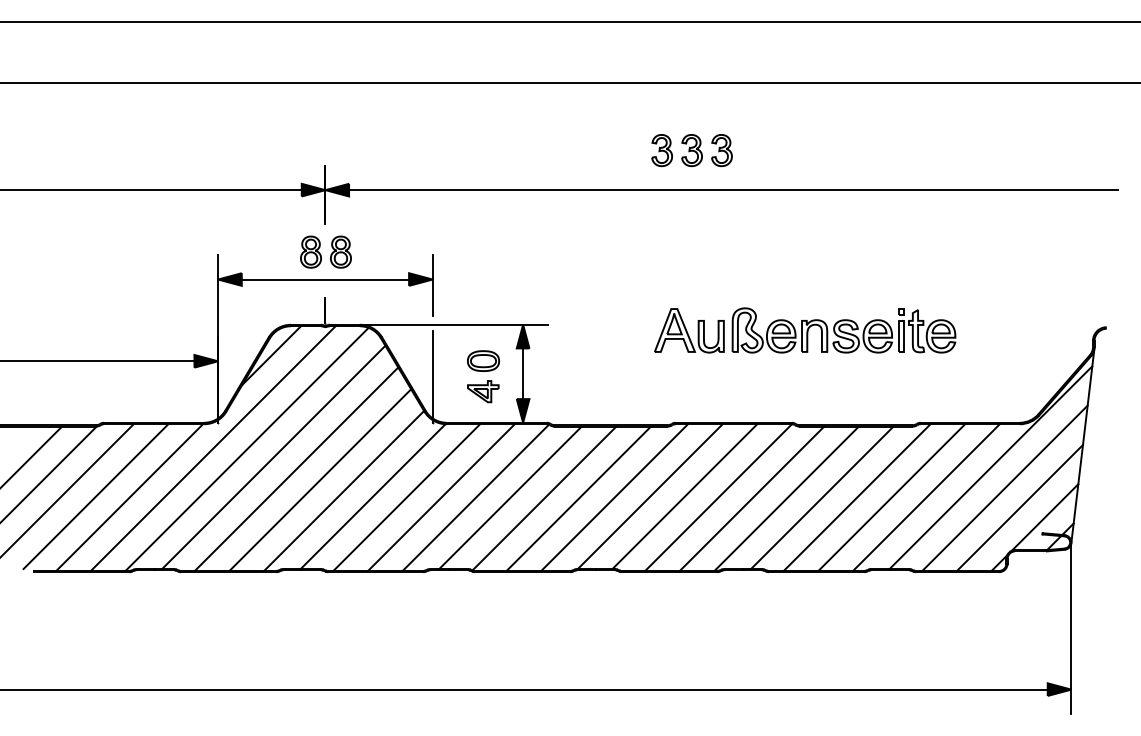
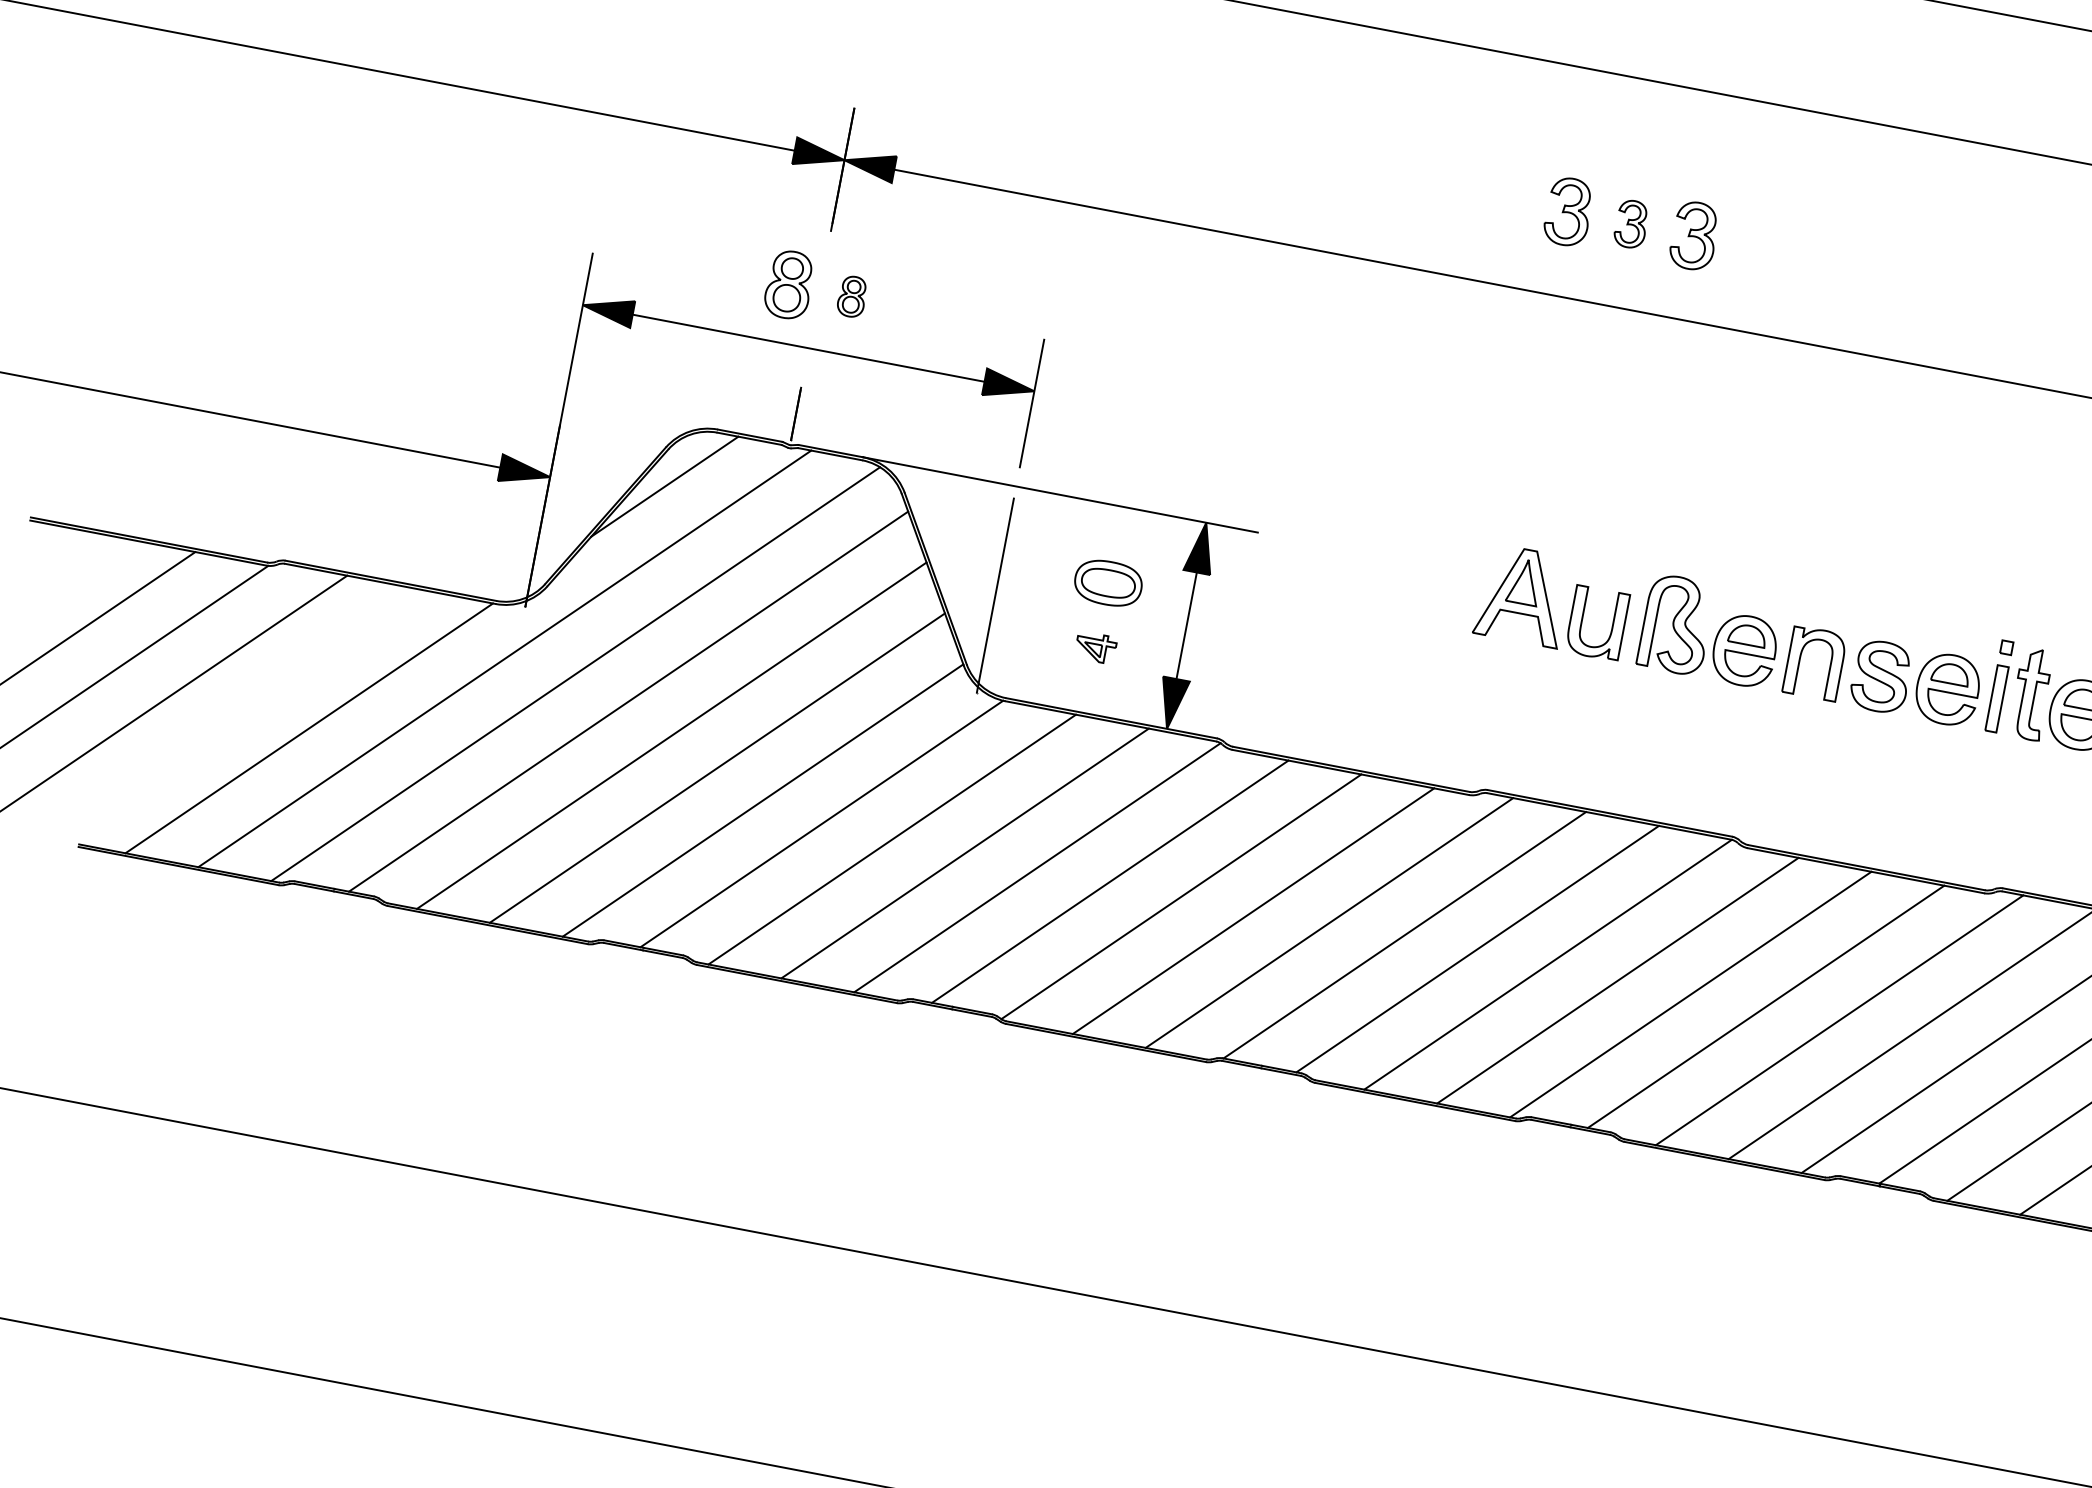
part: (691, 150) -> (1630, 223), size x0.7
part: (340, 251) -> (851, 295), size x0.6
part: (483, 391) -> (1096, 647), size x0.6
line: (95, 496) -> (237, 712), removed

